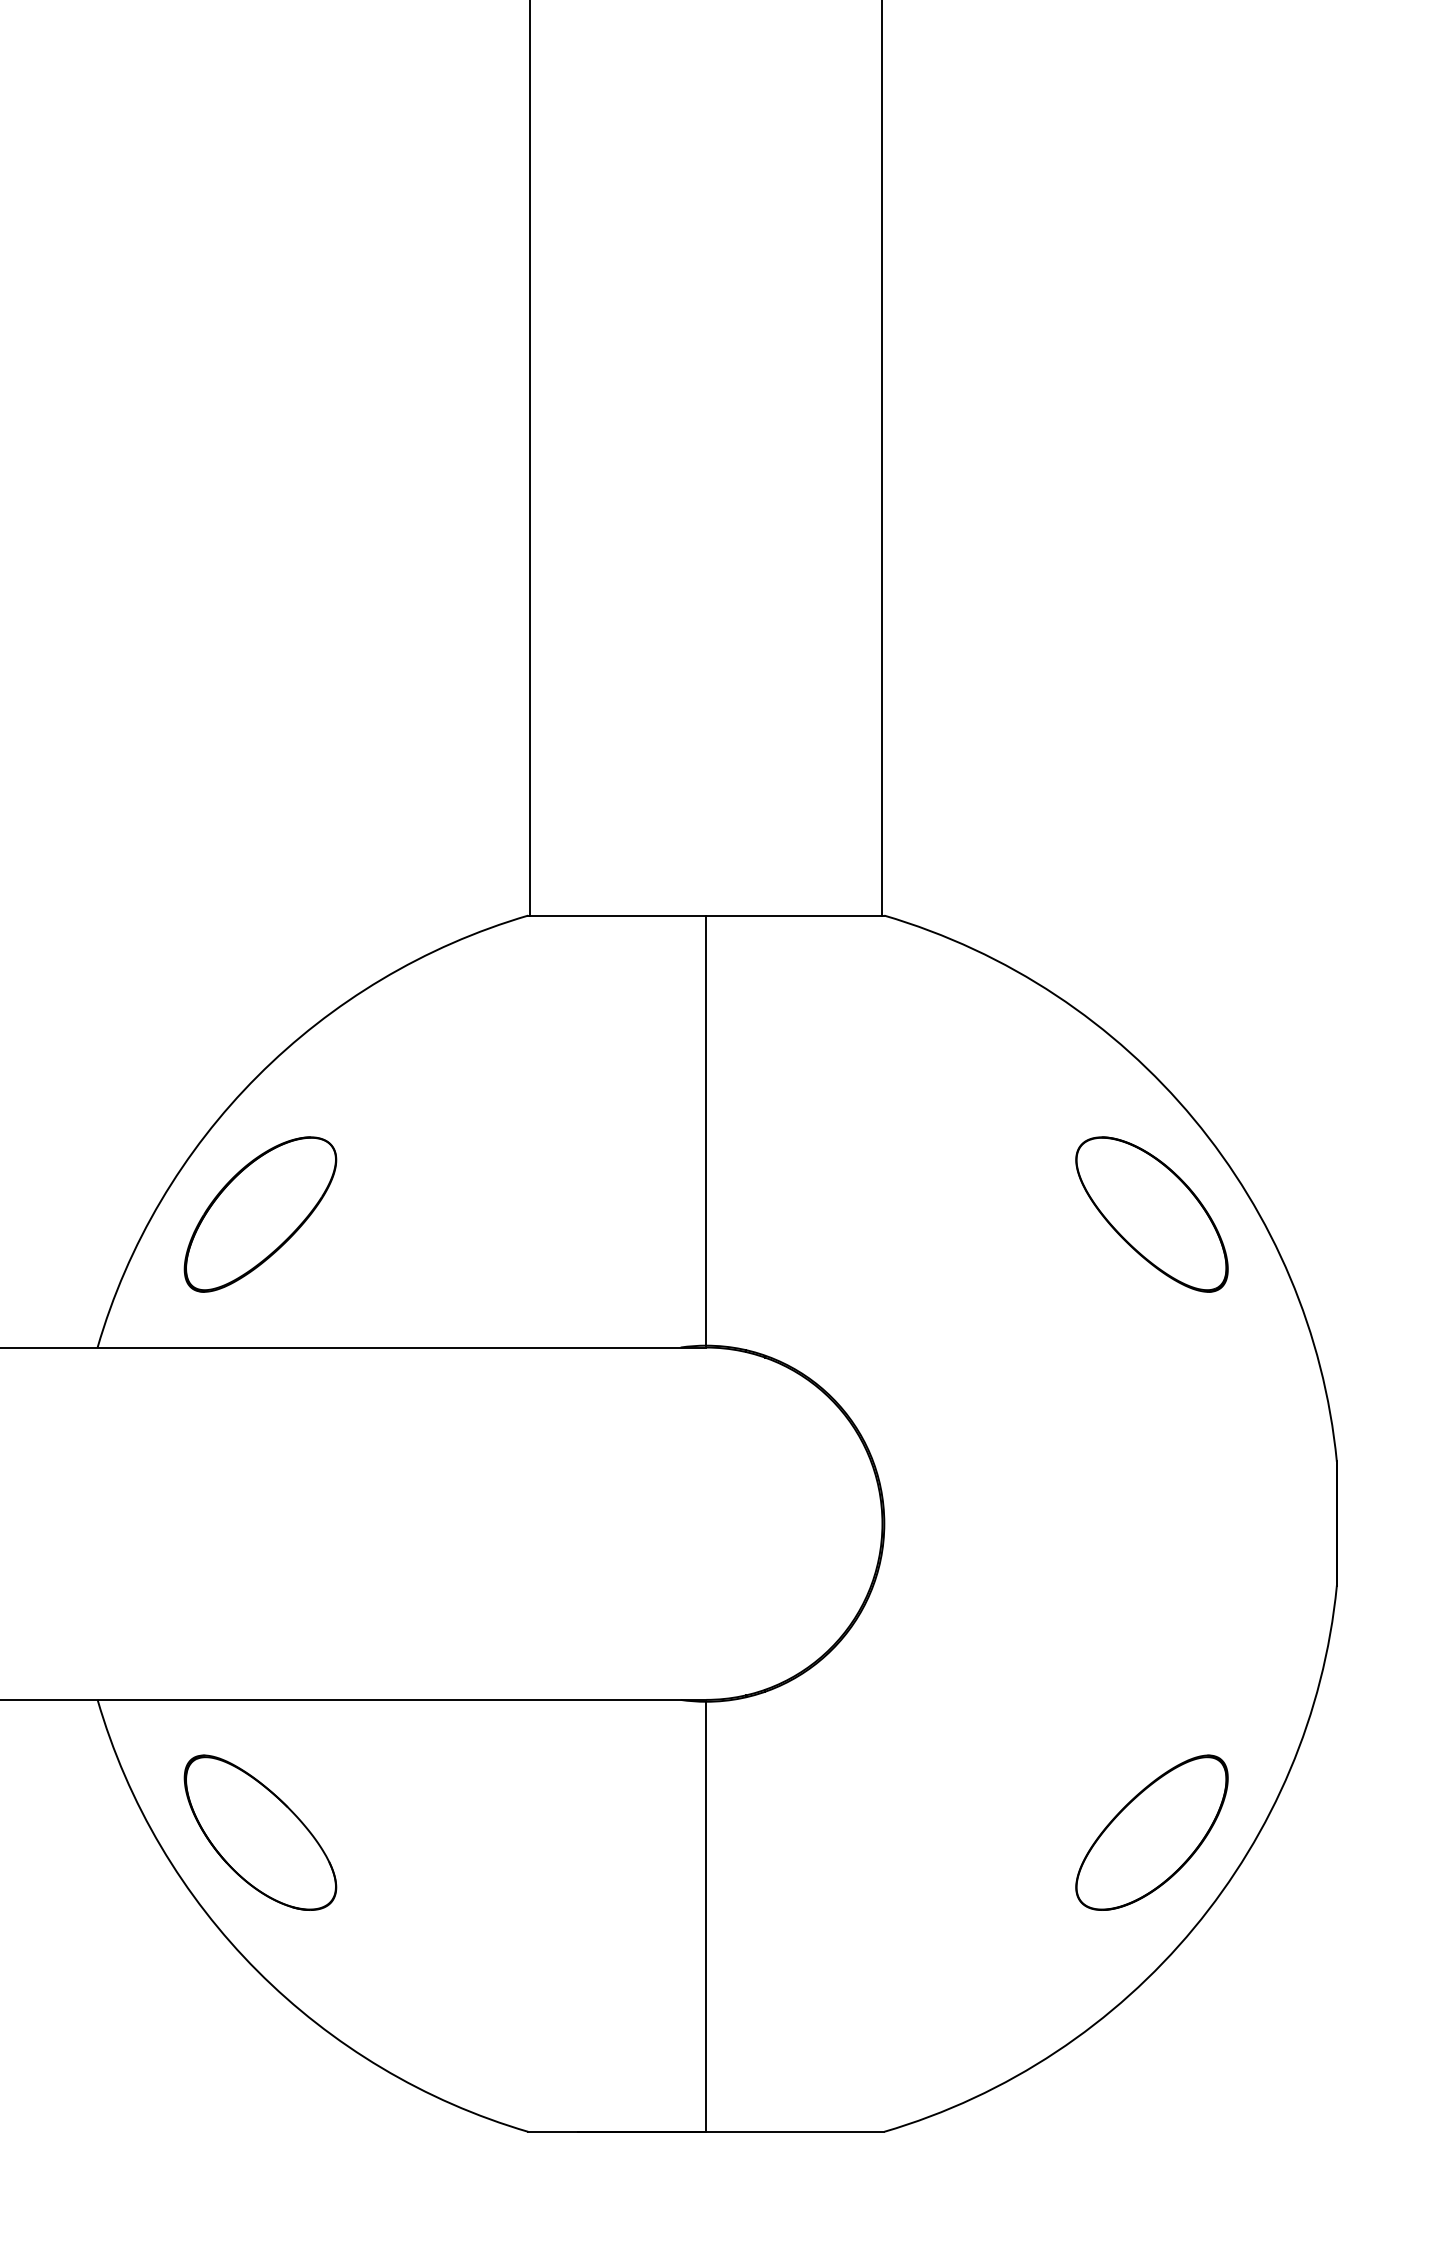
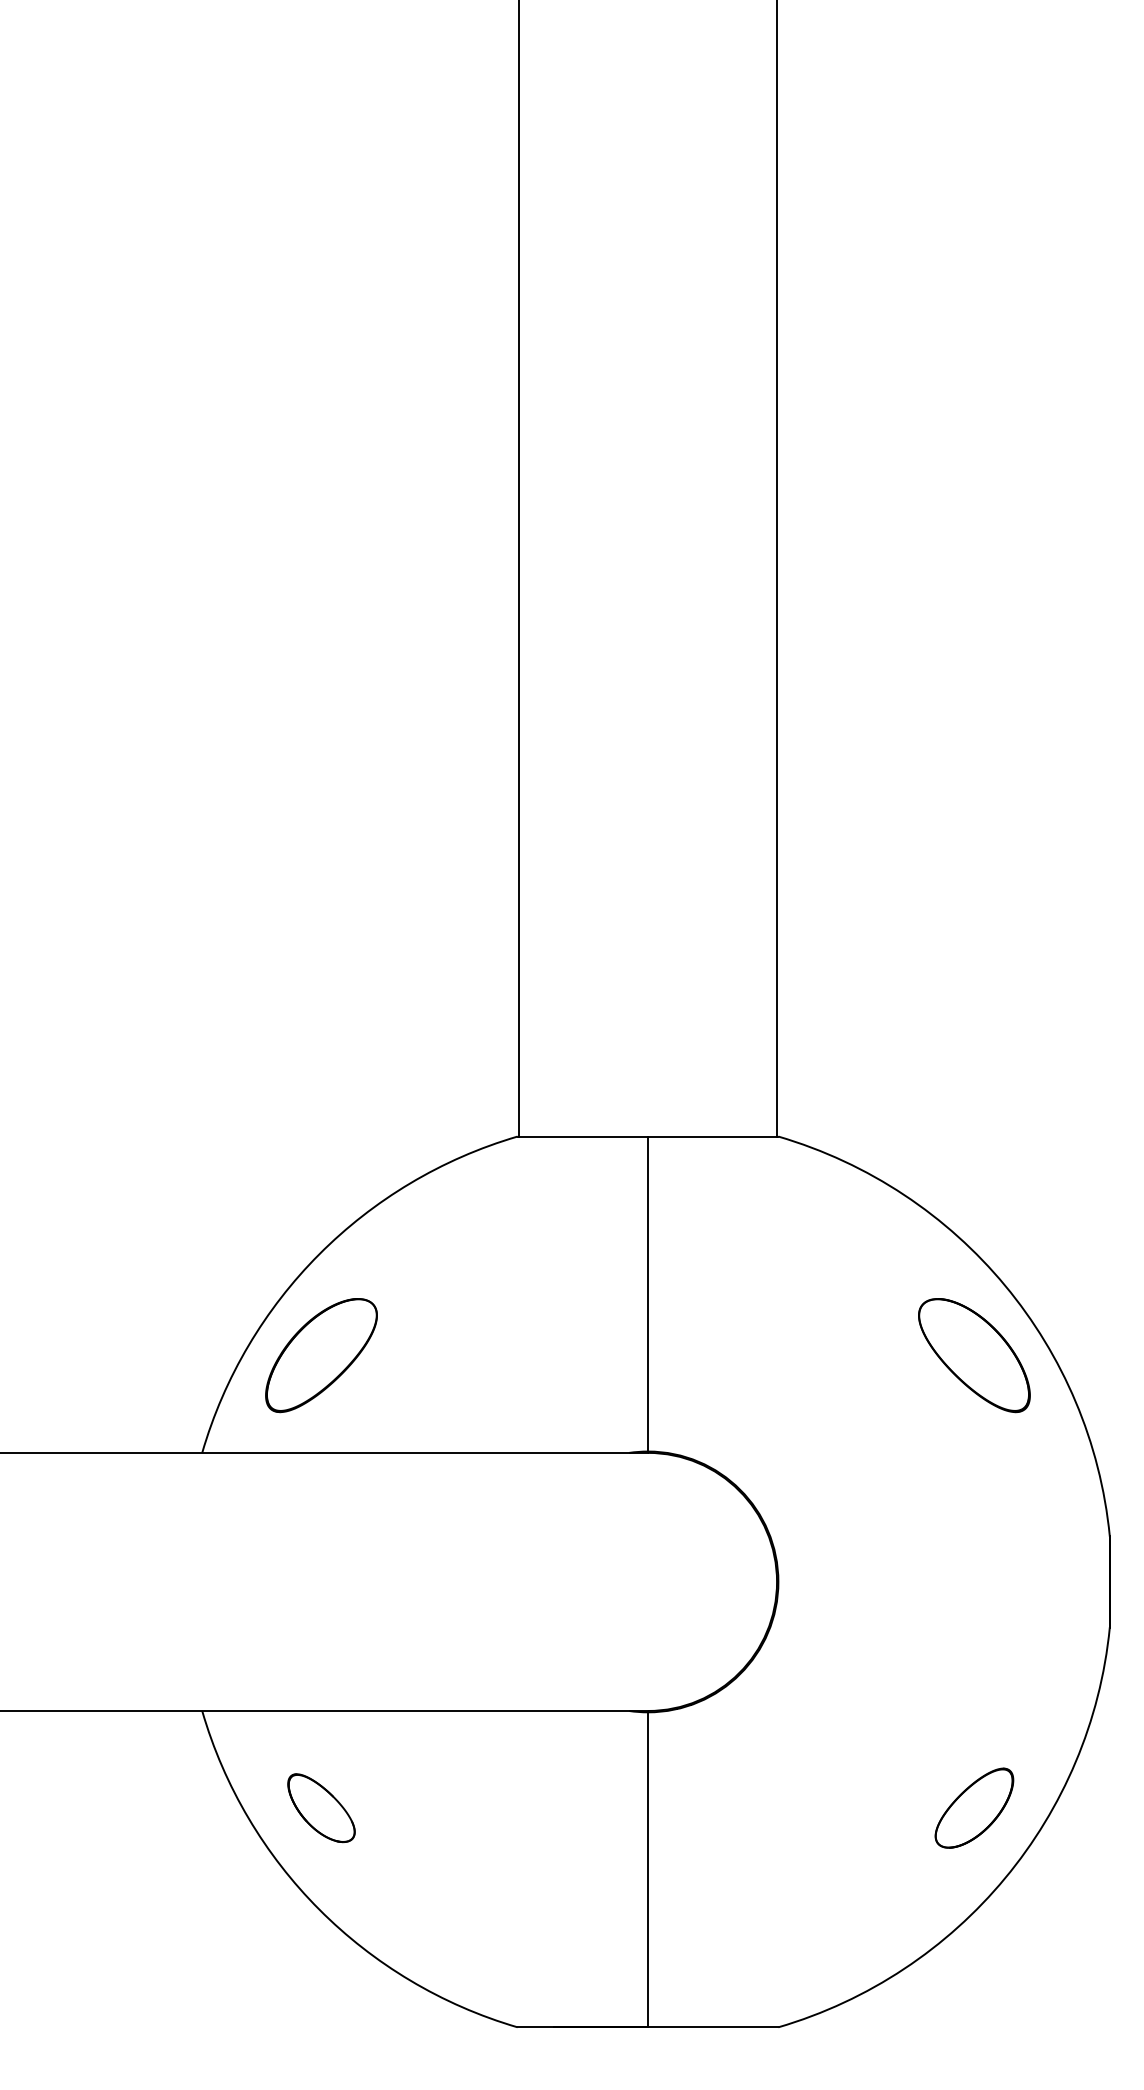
part: (260, 1831) -> (321, 1807), size x0.6
part: (1152, 1831) -> (974, 1807), size x0.7

